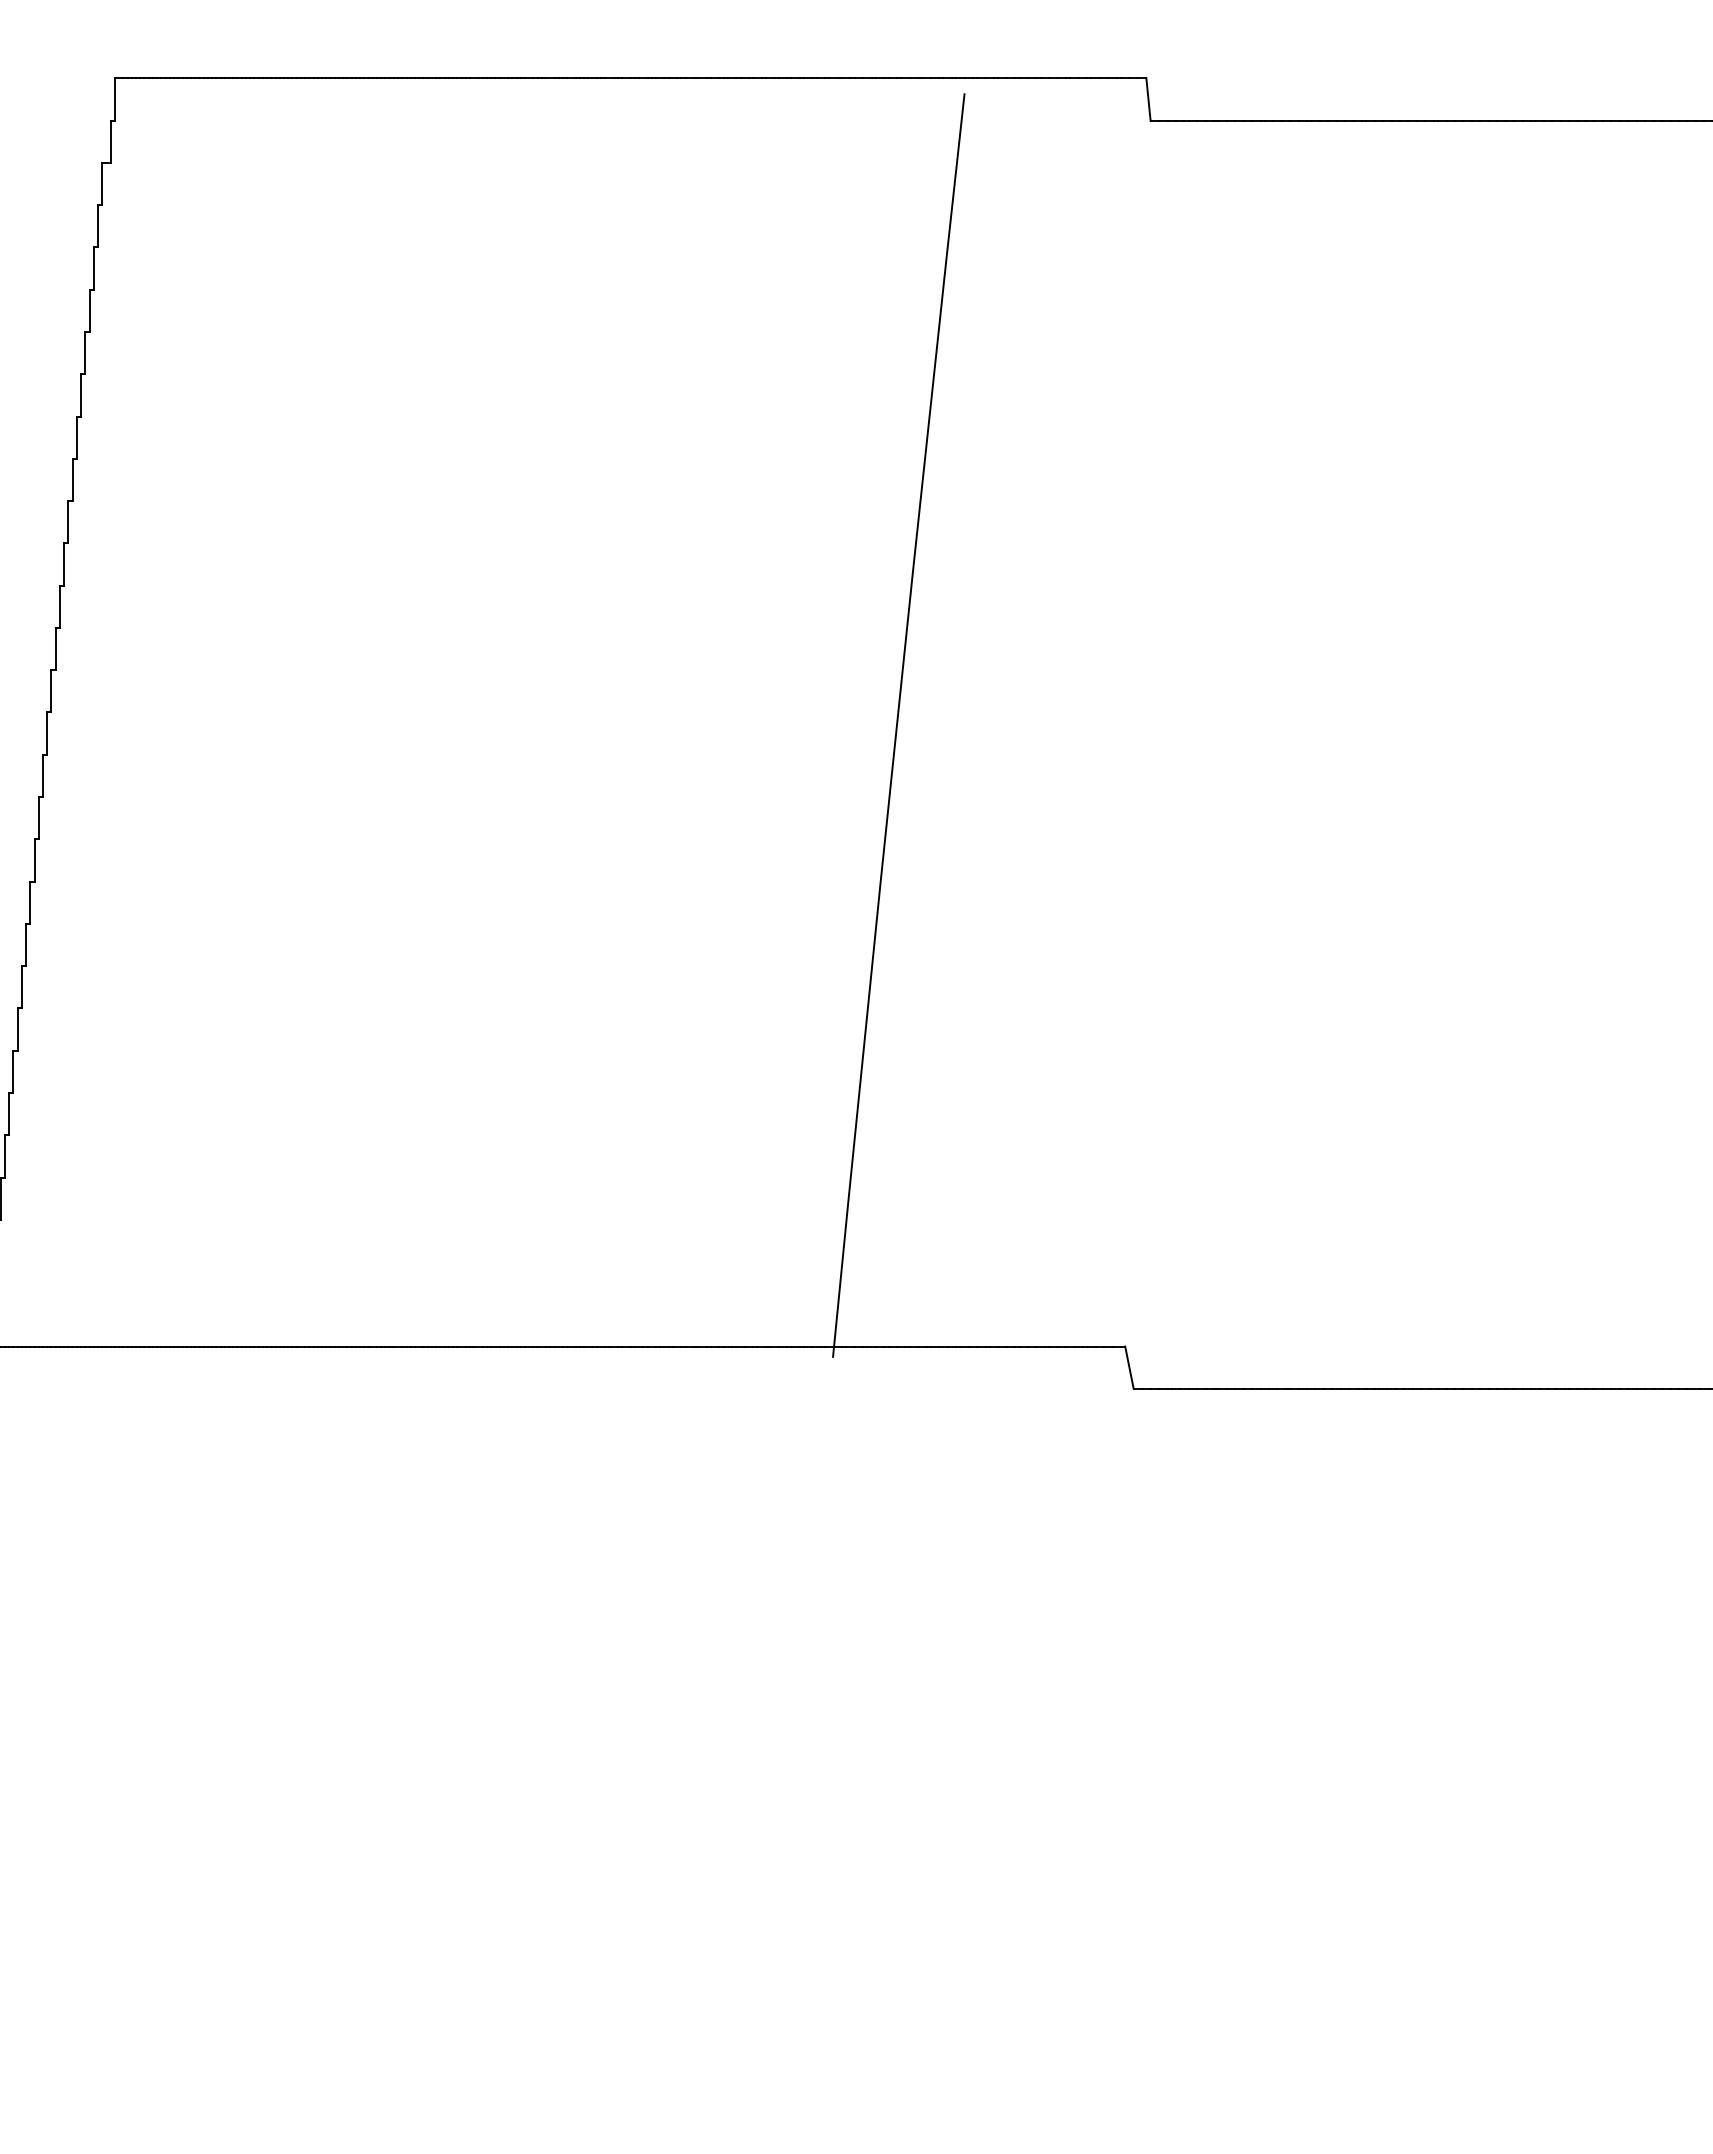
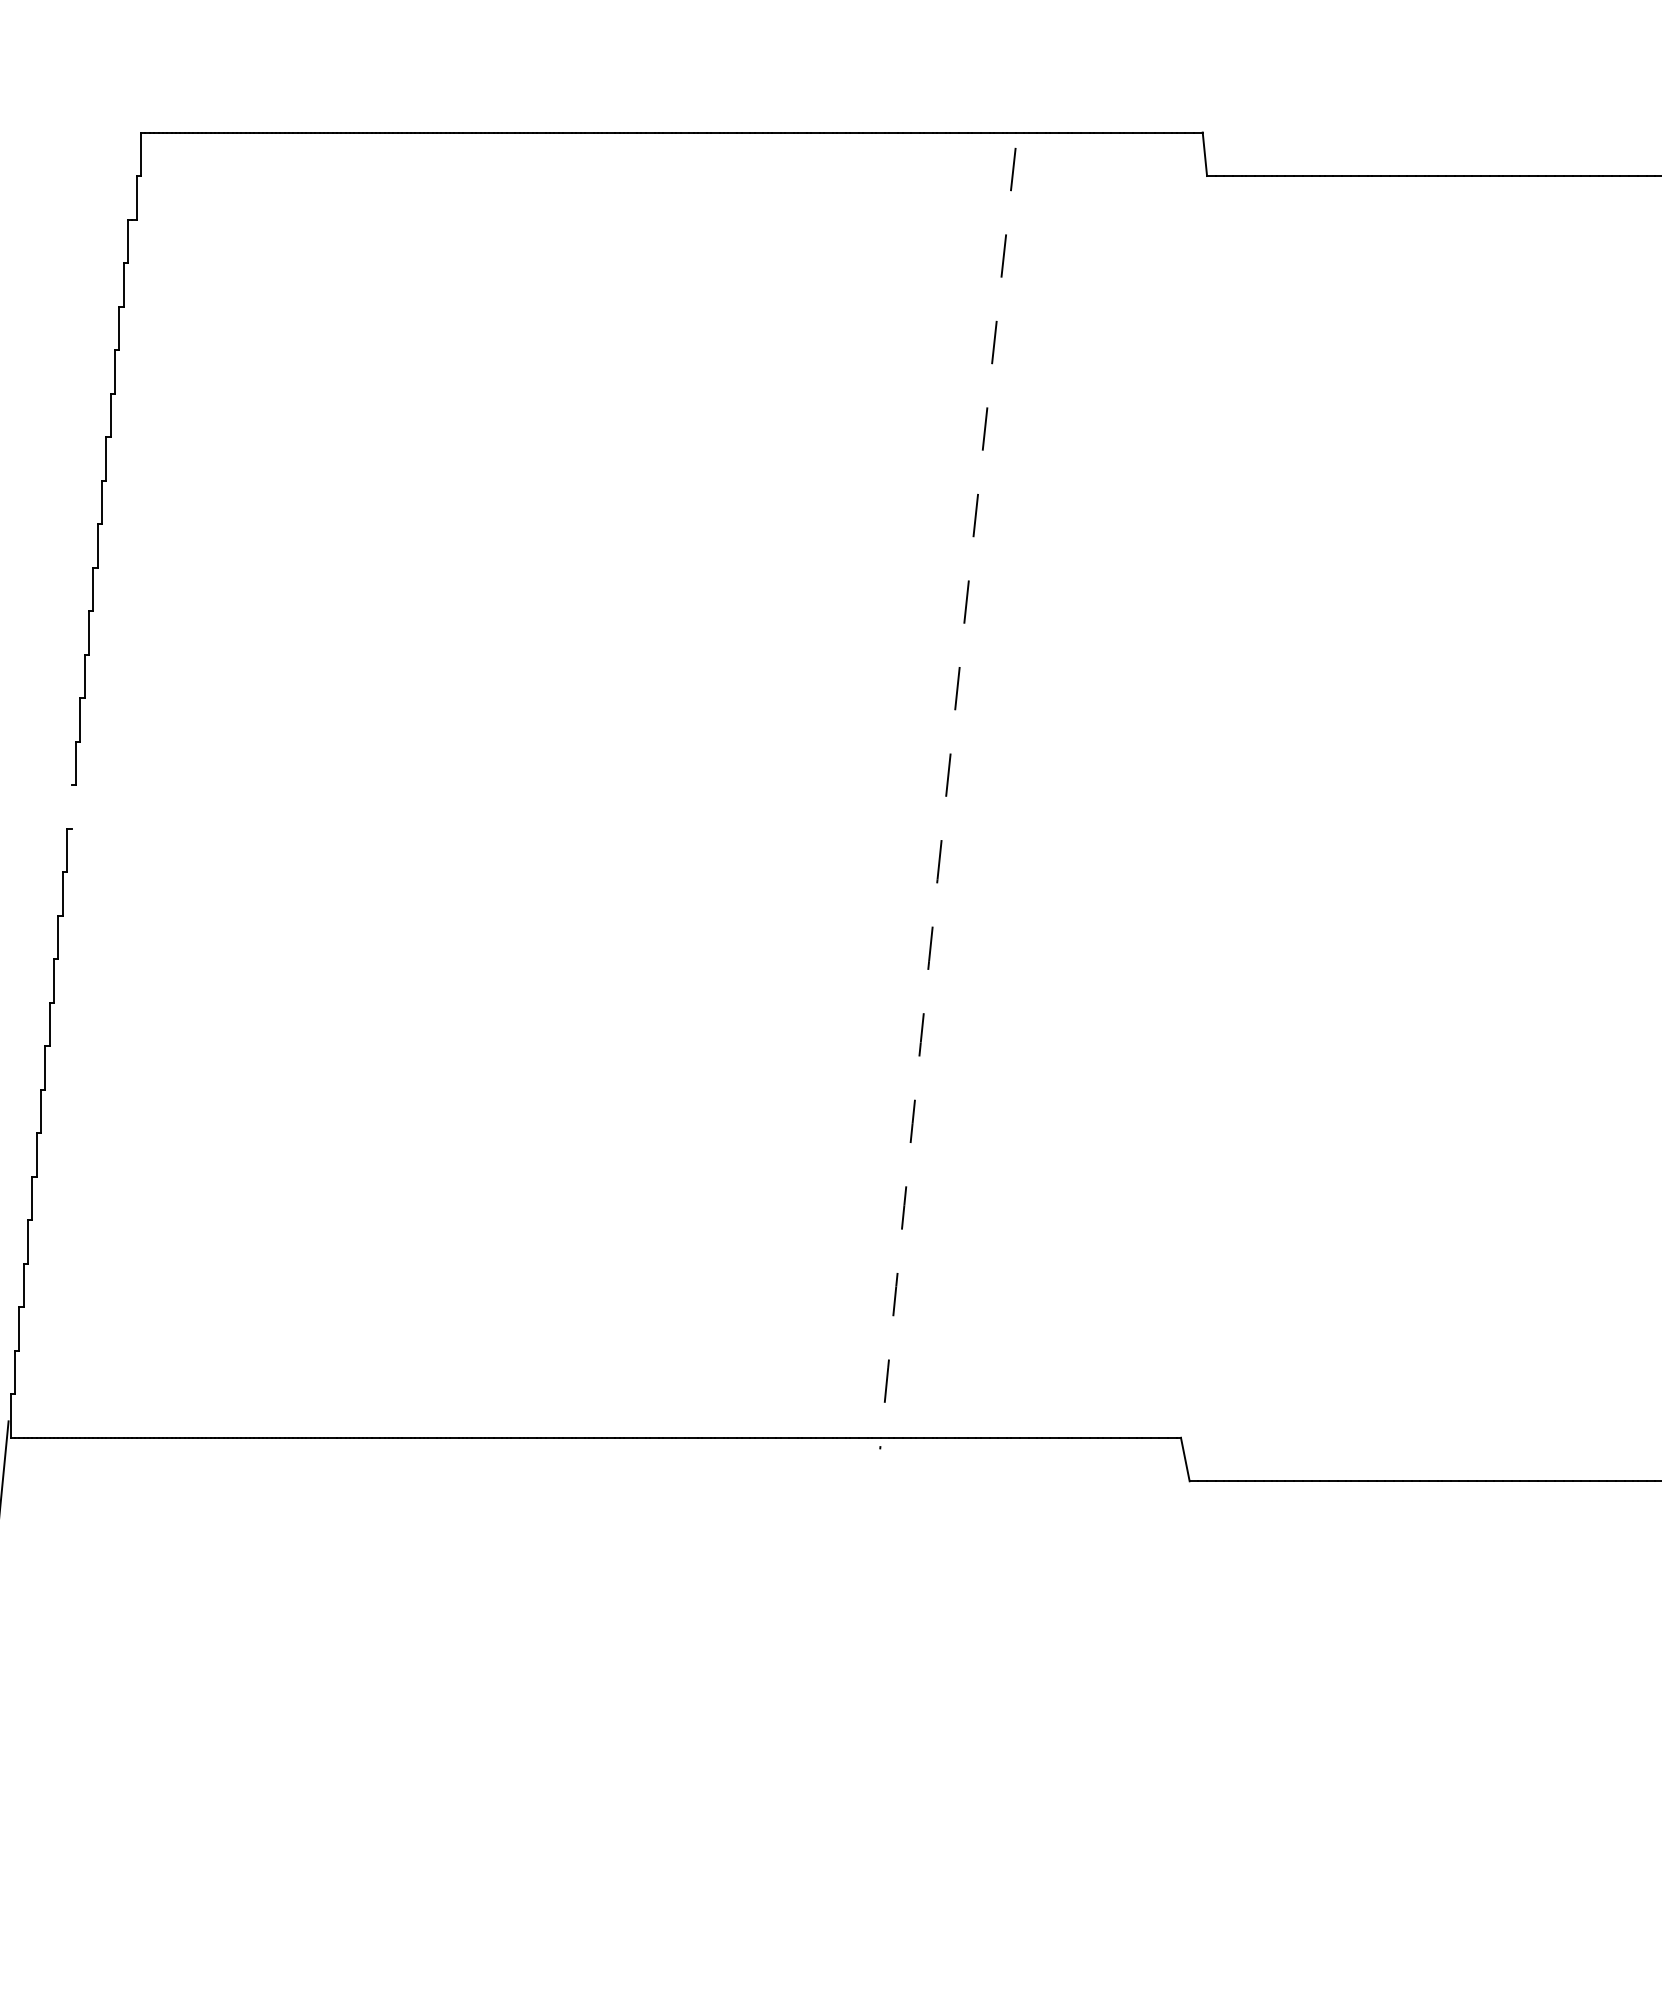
arc: (896, 725) -> (945, 798), solid -> dashed
line: (47, 733) -> (71, 806), removed

